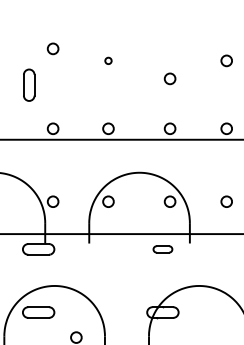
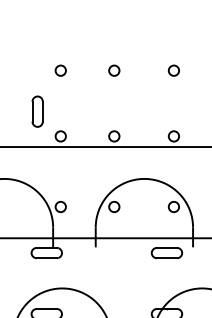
circle: (52, 48) -> (60, 70), moved
circle: (108, 60) -> (114, 70), size x1.67
circle: (169, 78) -> (173, 70), moved
part: (29, 84) -> (37, 110), moved
part: (162, 249) -> (166, 253), size x1.67

